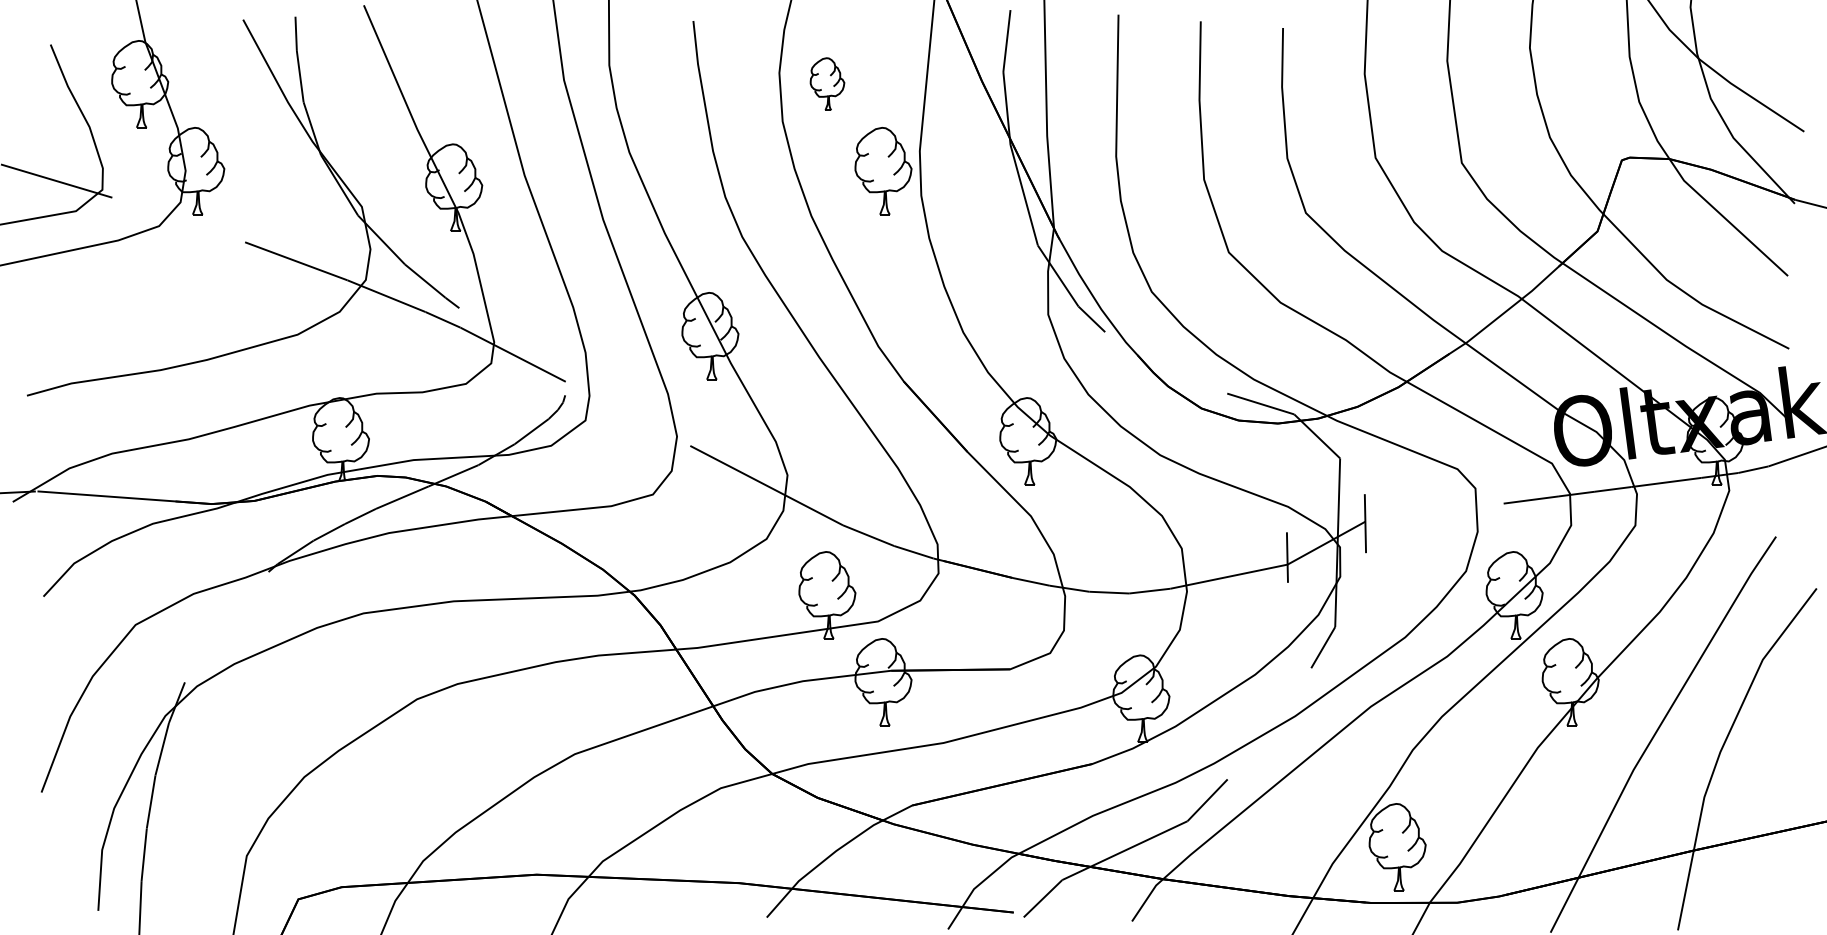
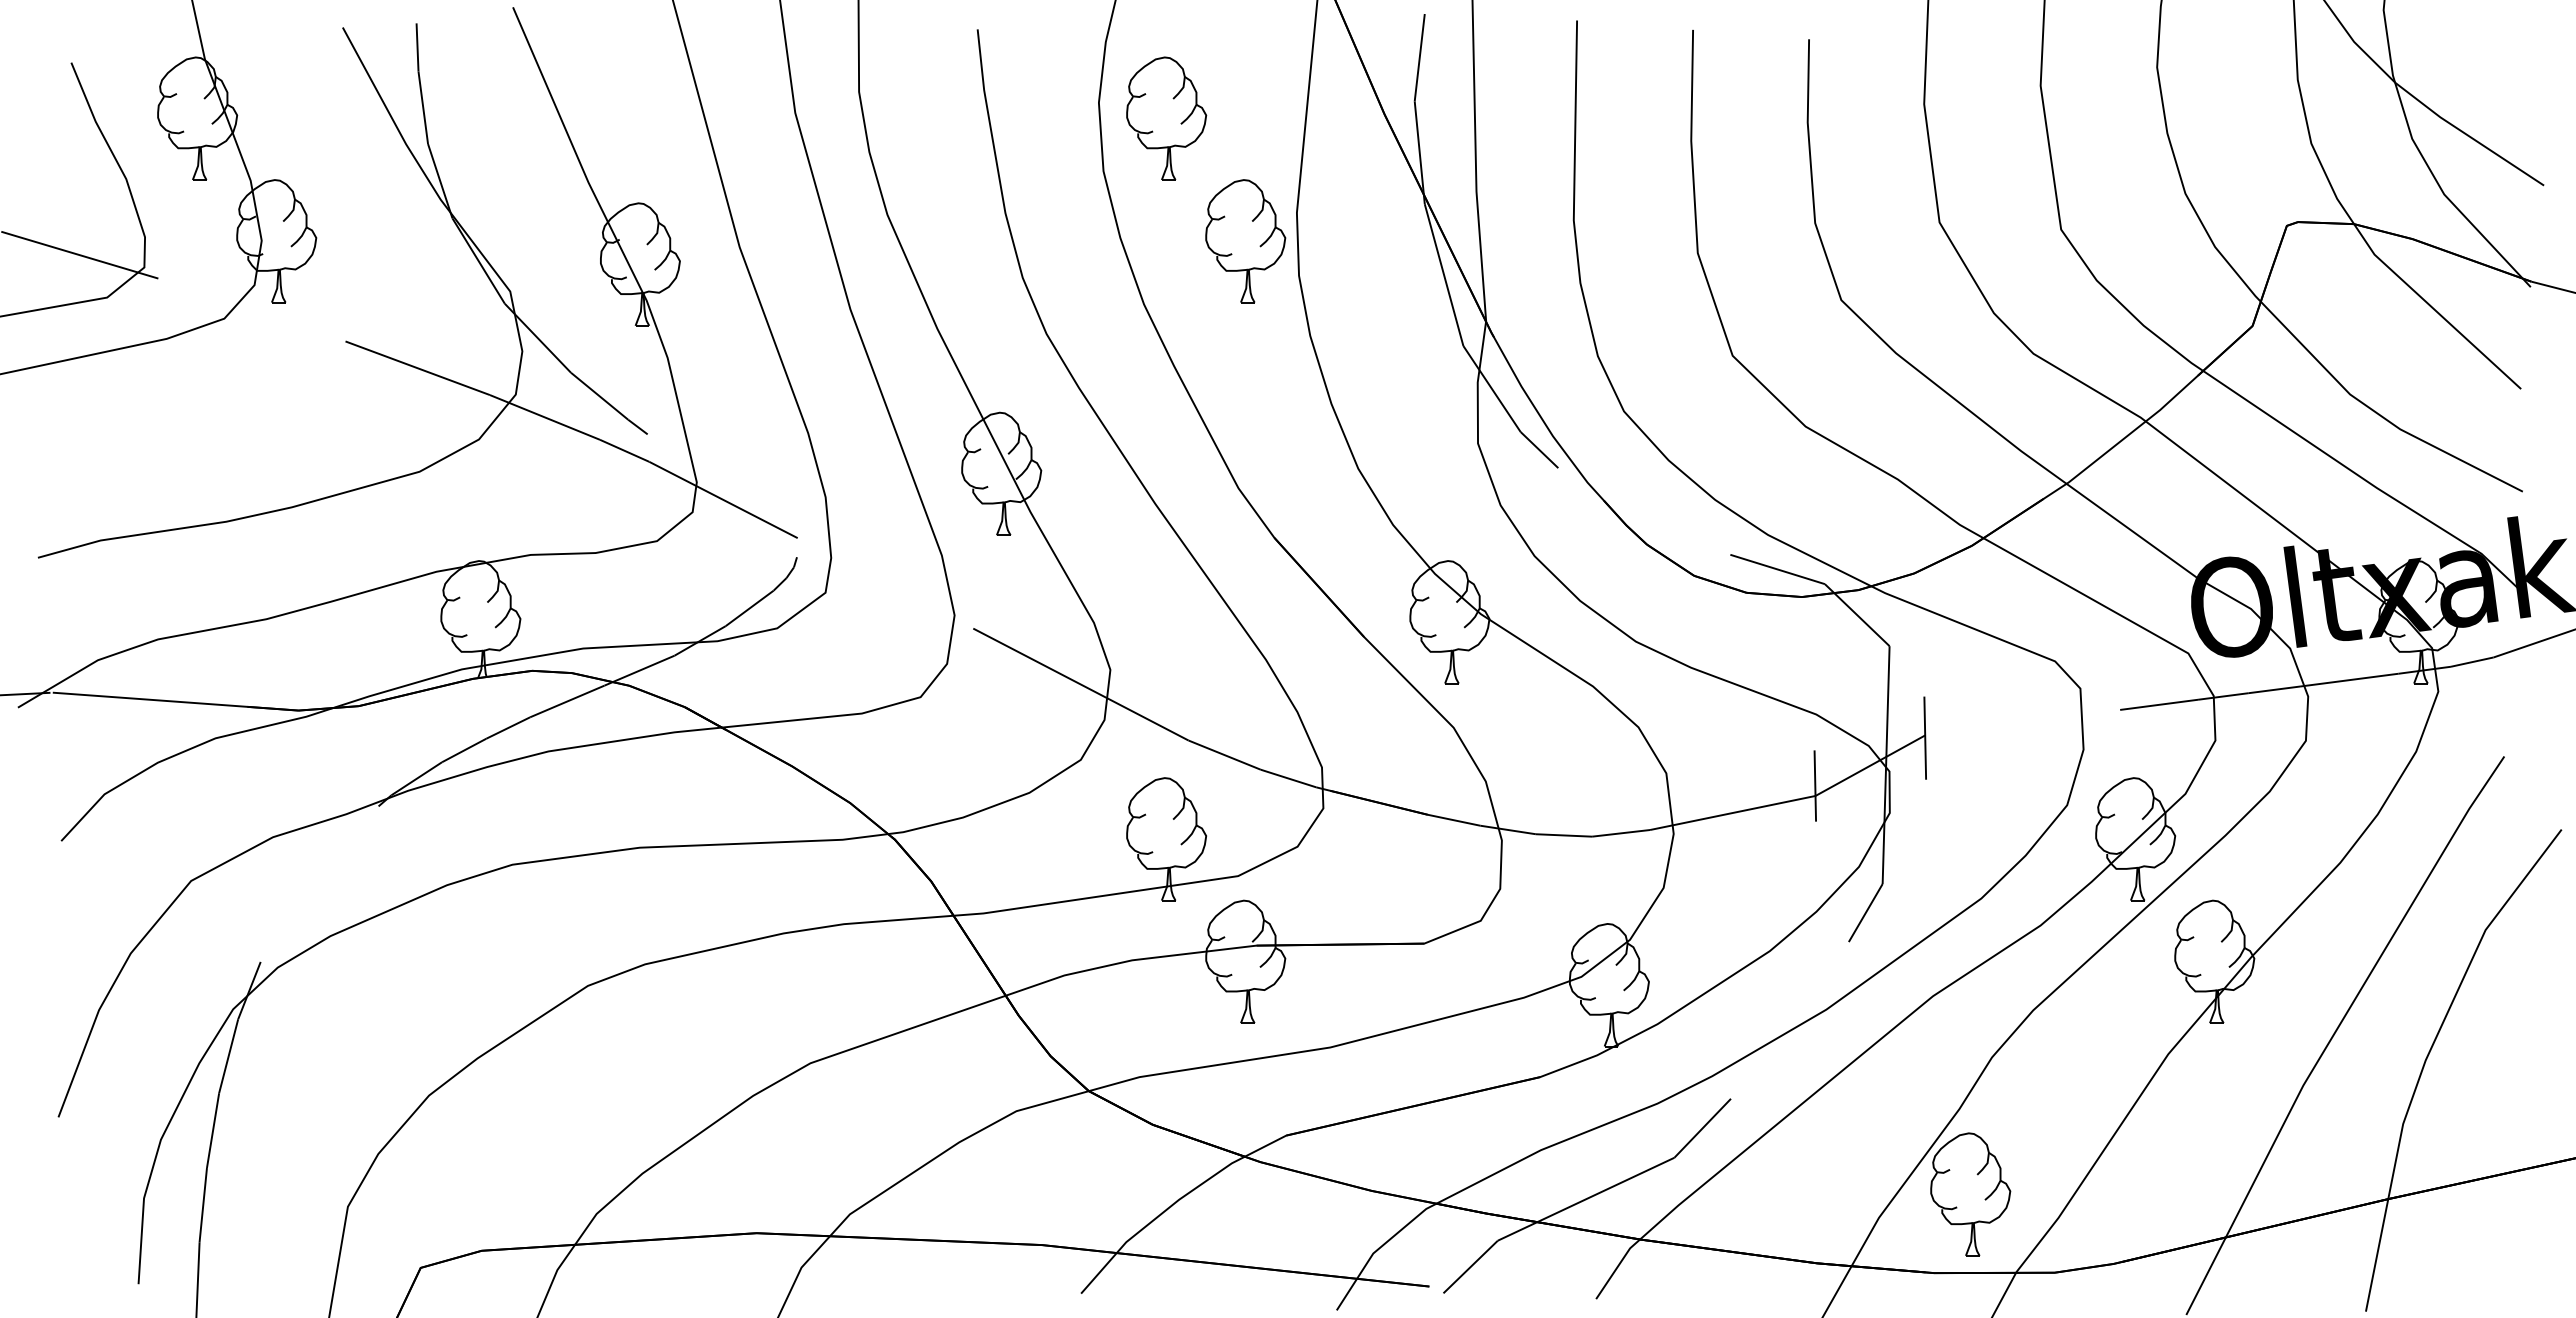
part: (827, 84) -> (1166, 118), size x1.67

